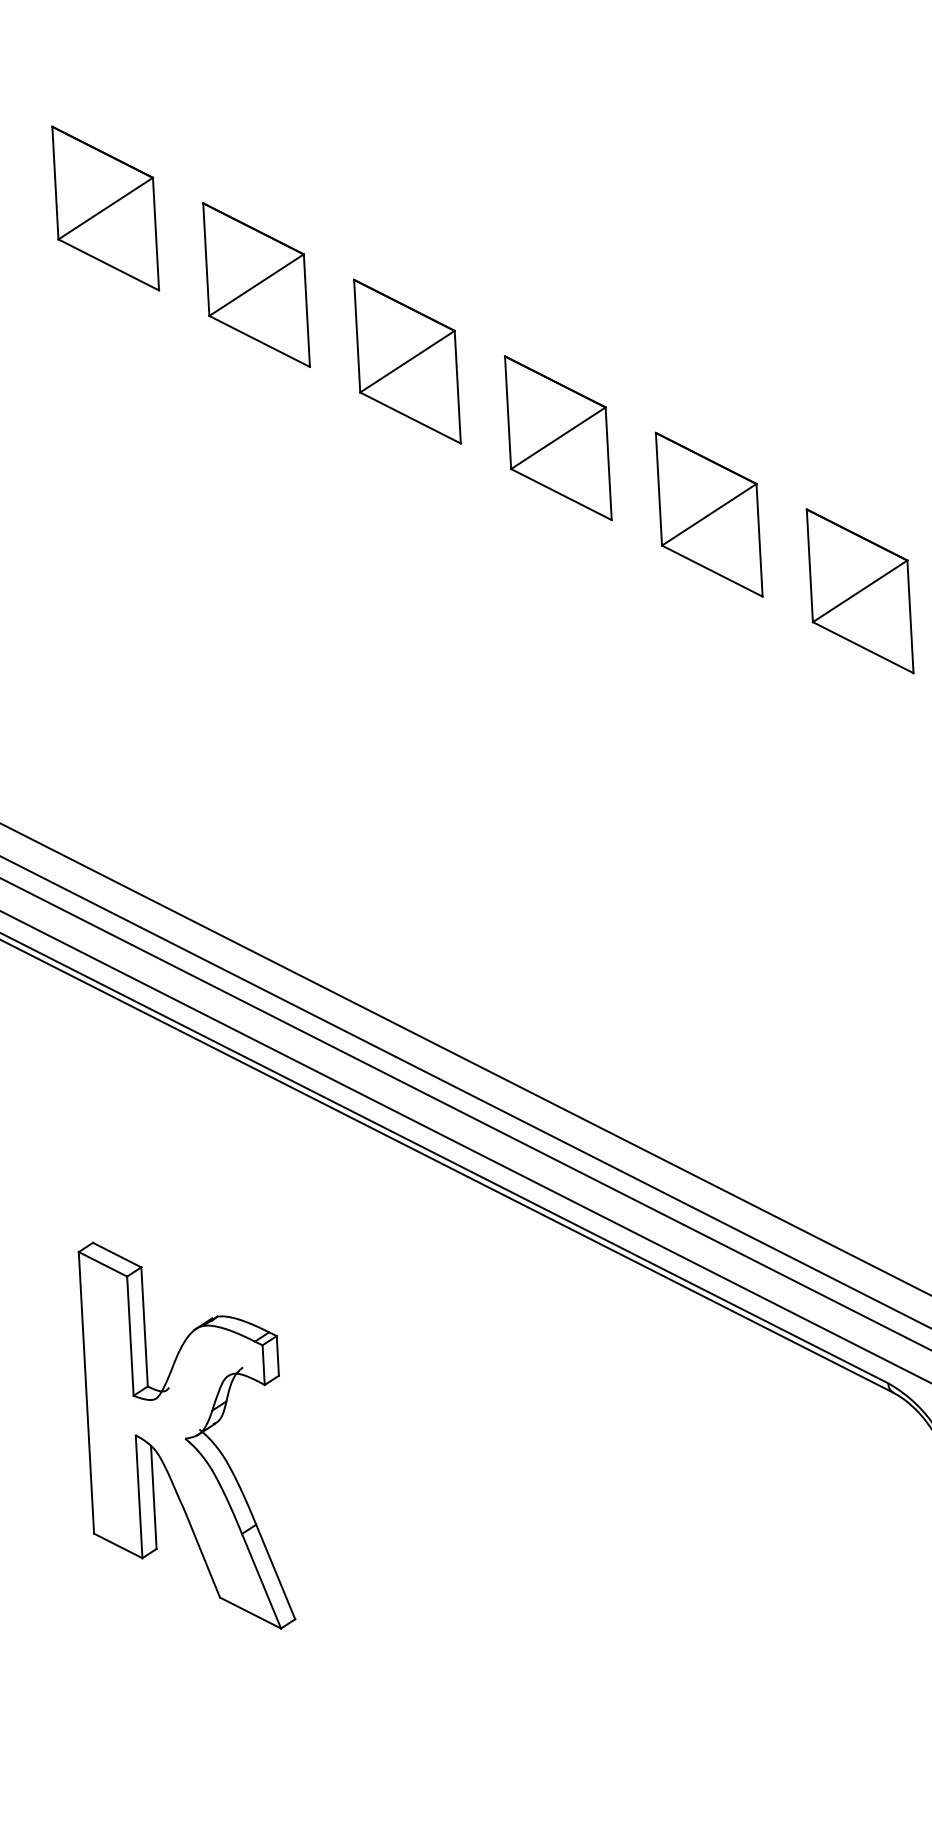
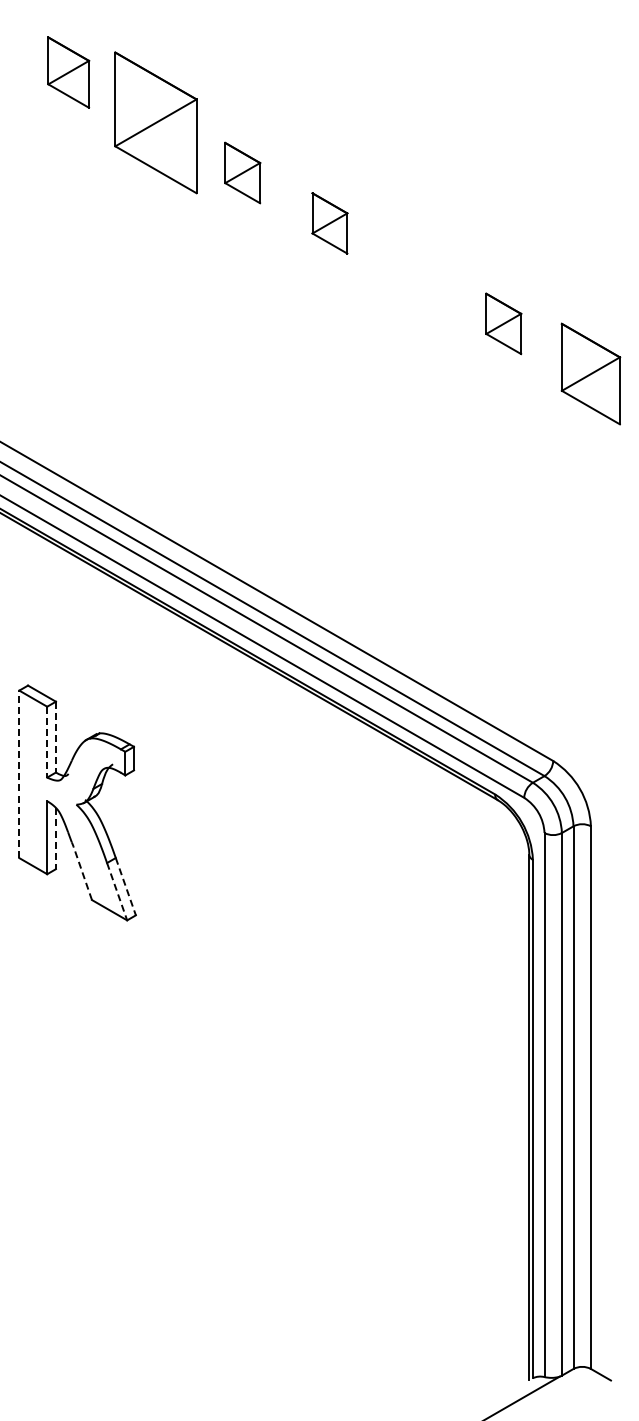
part: (105, 208) -> (68, 72), size x0.7
part: (256, 284) -> (155, 122), size x1.4
part: (406, 360) -> (242, 172), size x0.6
part: (557, 438) -> (329, 223), size x0.6
part: (708, 514) -> (416, 273), removed
part: (859, 590) -> (503, 323), size x0.6
line: (143, 1327) -> (55, 737), solid -> dashed
line: (130, 1336) -> (47, 742), solid -> dashed
line: (86, 1393) -> (19, 774), solid -> dashed
line: (153, 1499) -> (55, 839), solid -> dashed
line: (201, 1553) -> (82, 873), solid -> dashed
line: (276, 1573) -> (126, 887), solid -> dashed
line: (262, 1582) -> (117, 892), solid -> dashed

